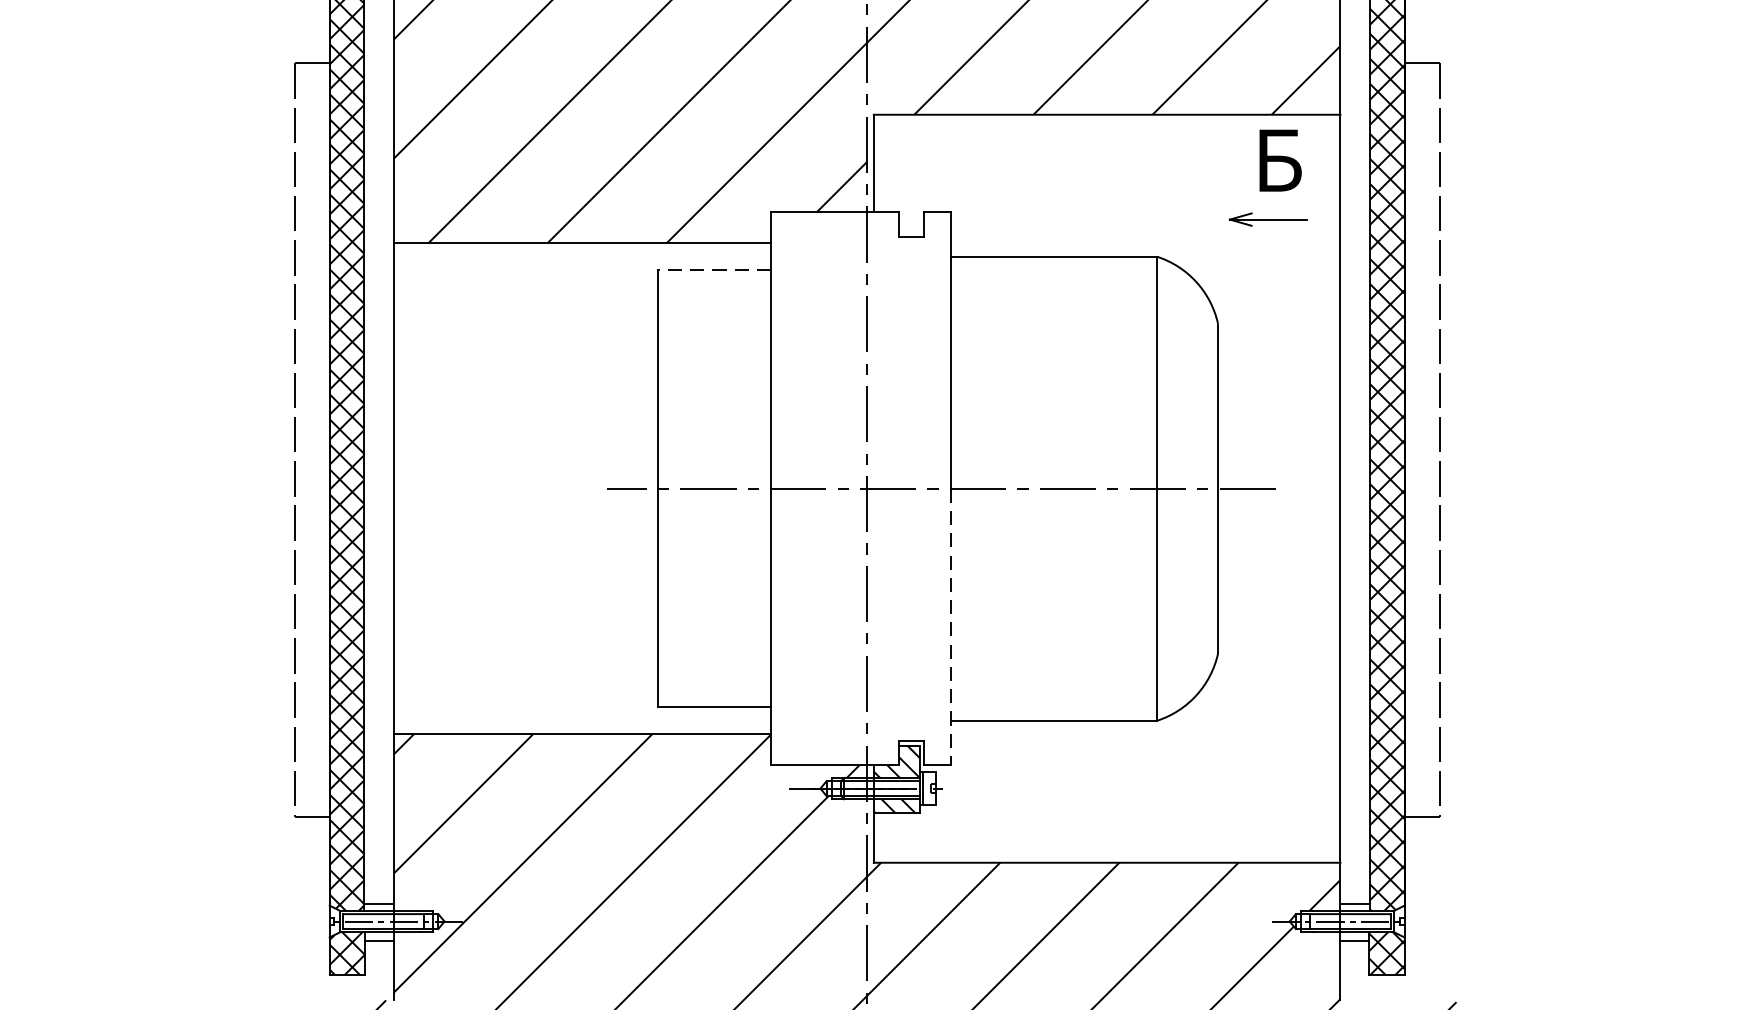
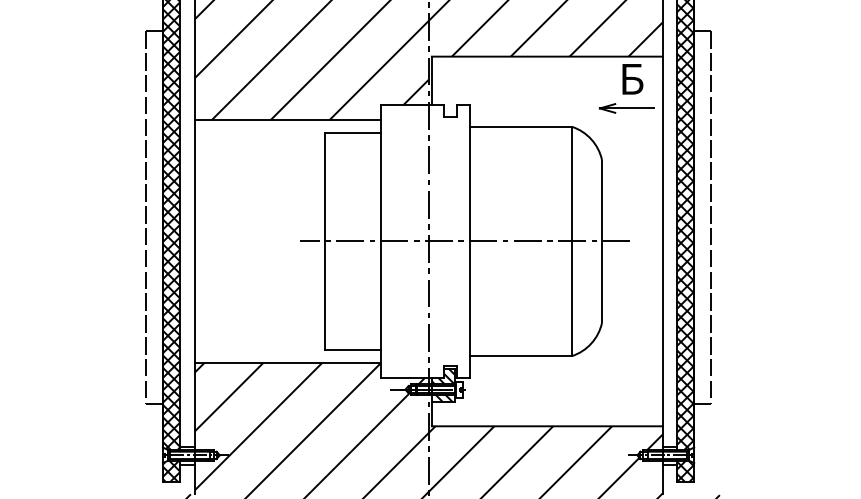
part: (1267, 219) -> (626, 108), size x1.43
line: (715, 270) -> (353, 133), dashed -> solid
line: (951, 628) -> (470, 310), dashed -> solid

